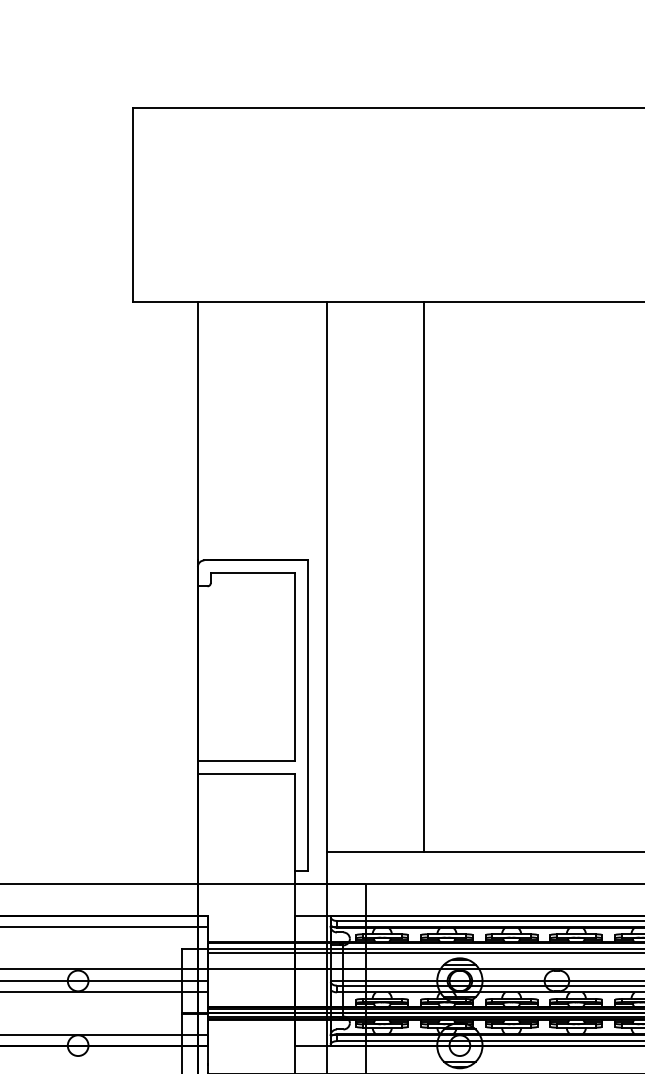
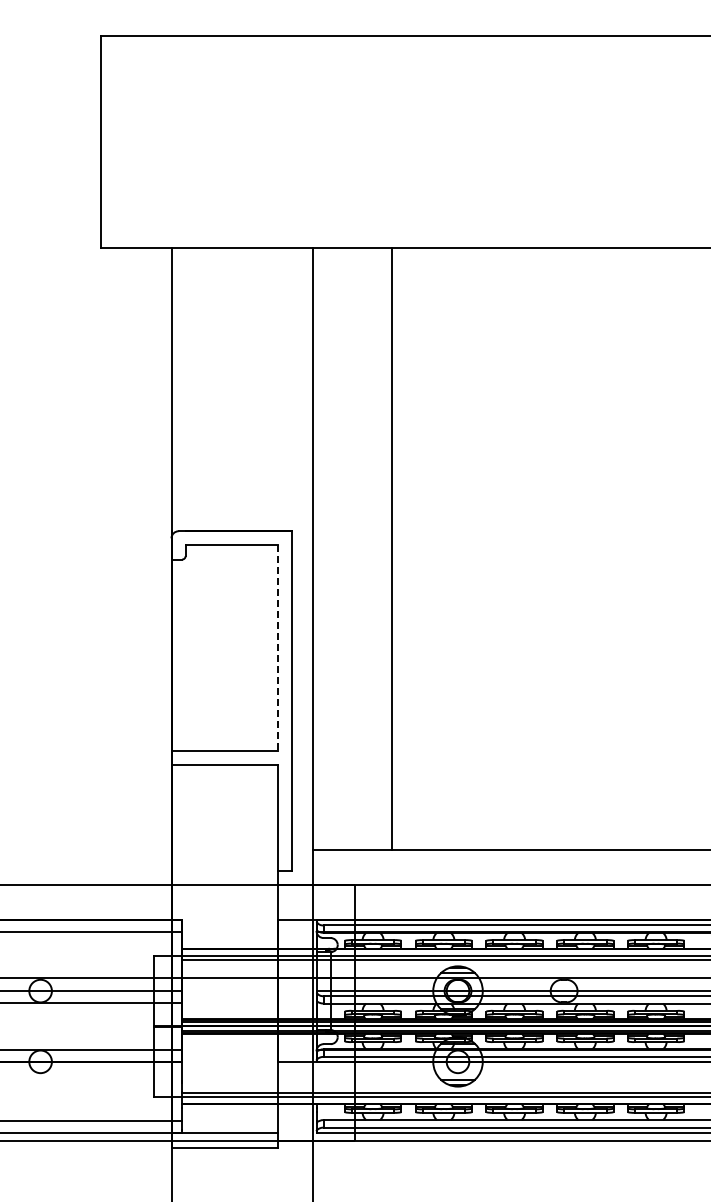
line: (424, 576) -> (392, 548), moved
line: (294, 667) -> (277, 648), solid -> dashed

